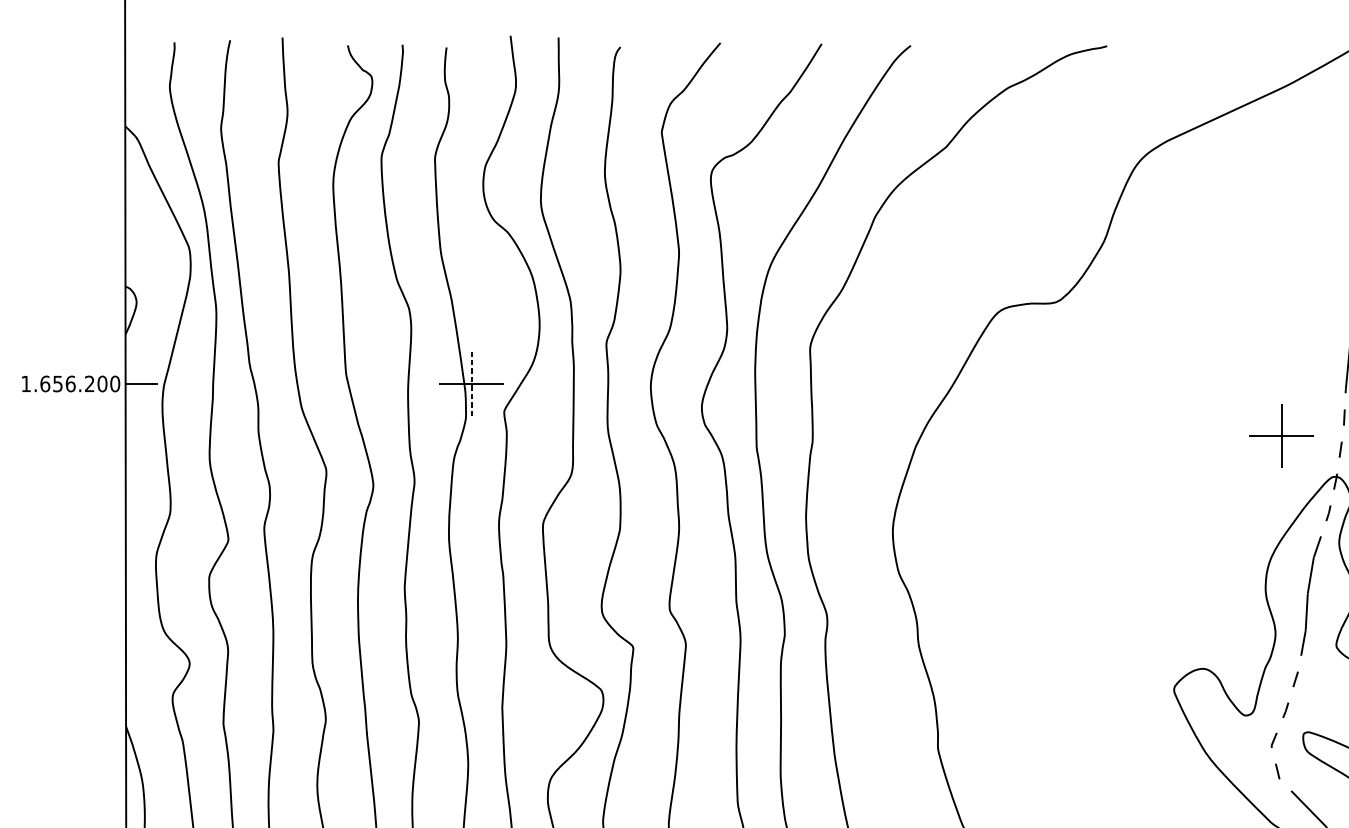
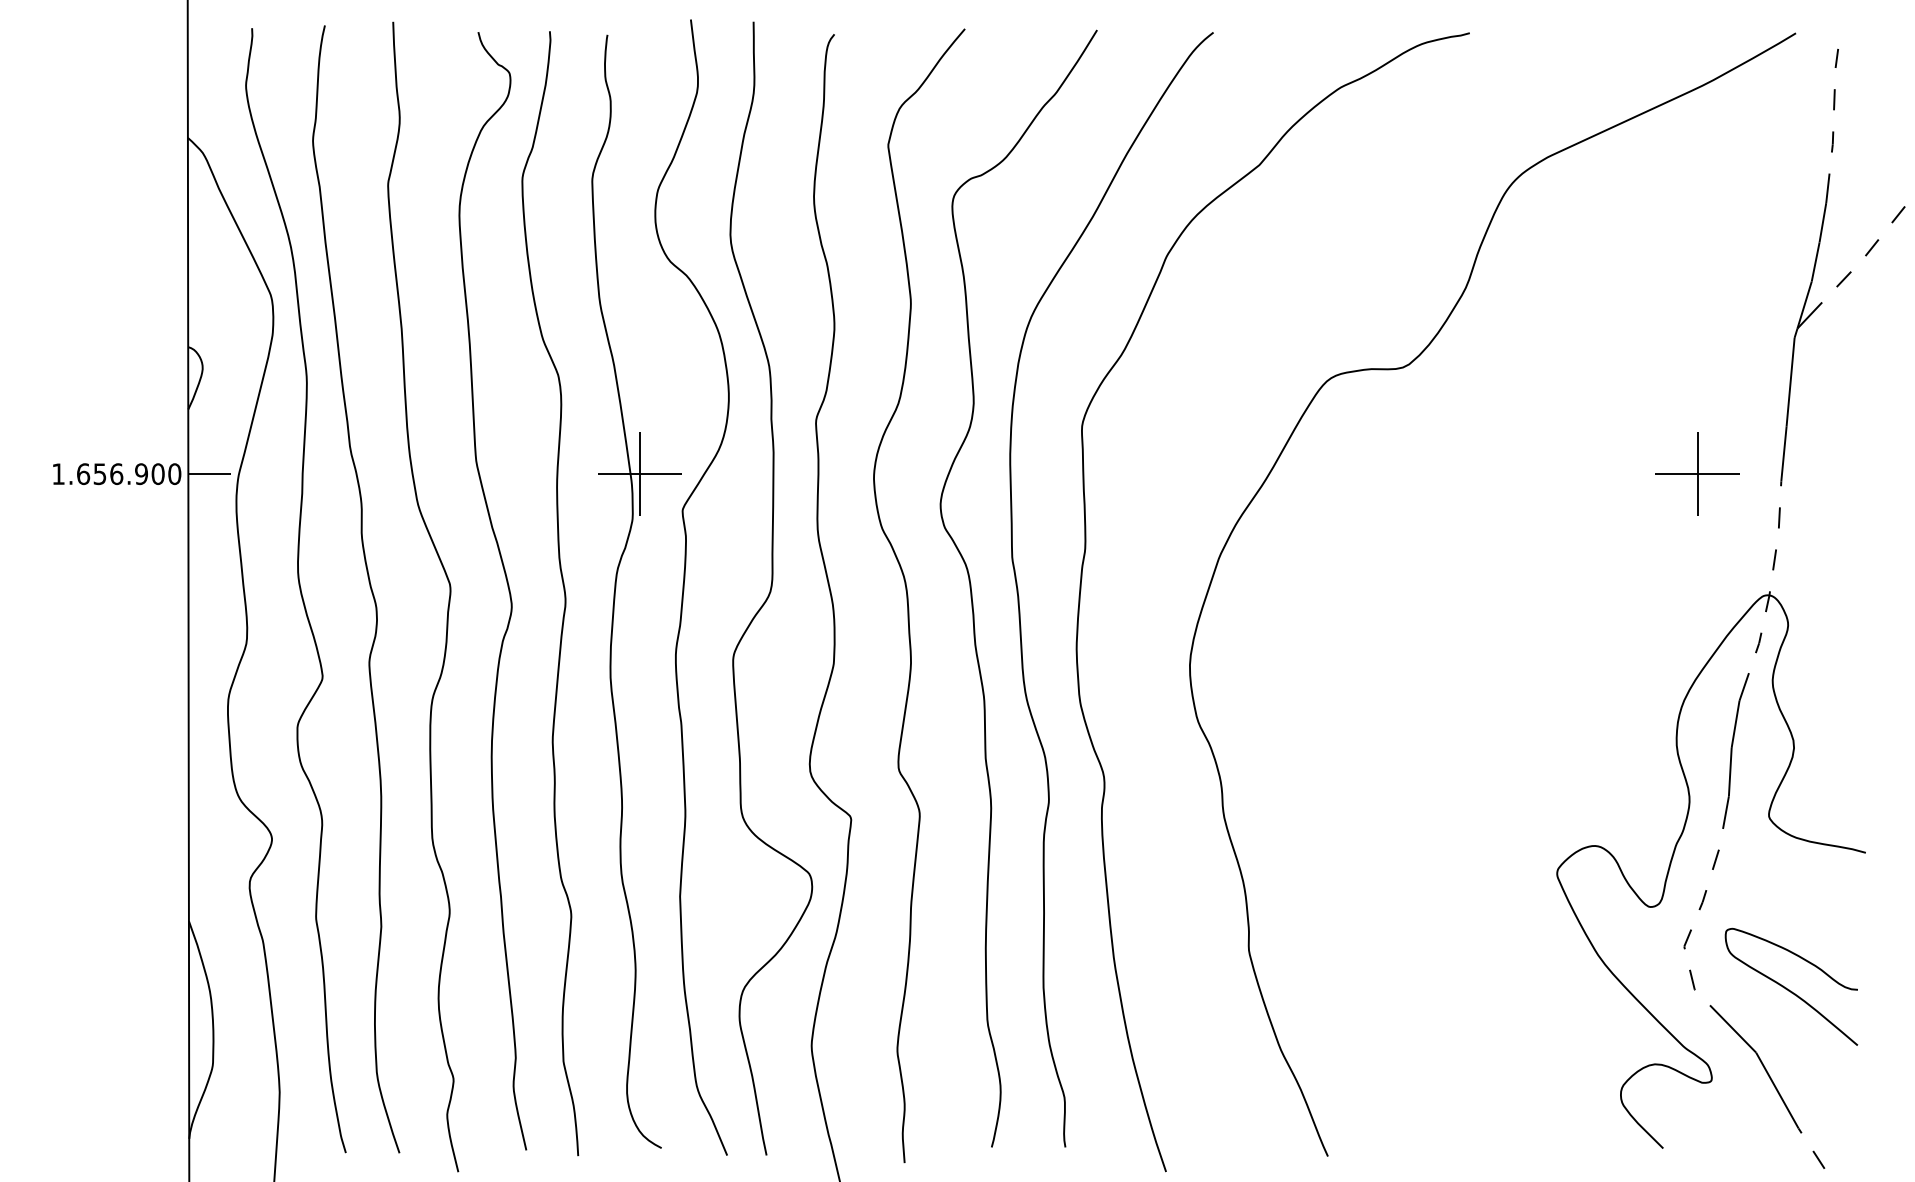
text: (89, 384) -> (141, 474), 1.656.200 -> 1.656.900
line: (471, 384) -> (639, 474), dashed -> solid
part: (1281, 435) -> (1697, 473), moved

